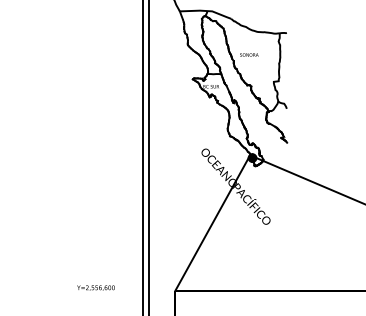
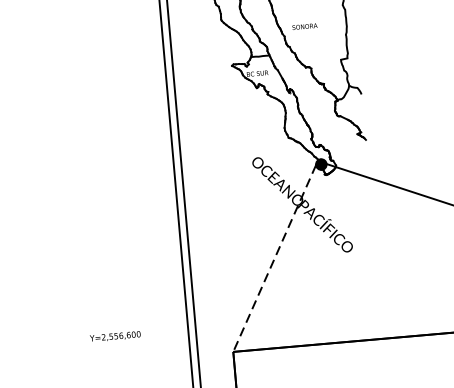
line: (211, 224) -> (274, 258), solid -> dashed
text: (95, 287) -> (114, 335), moved

